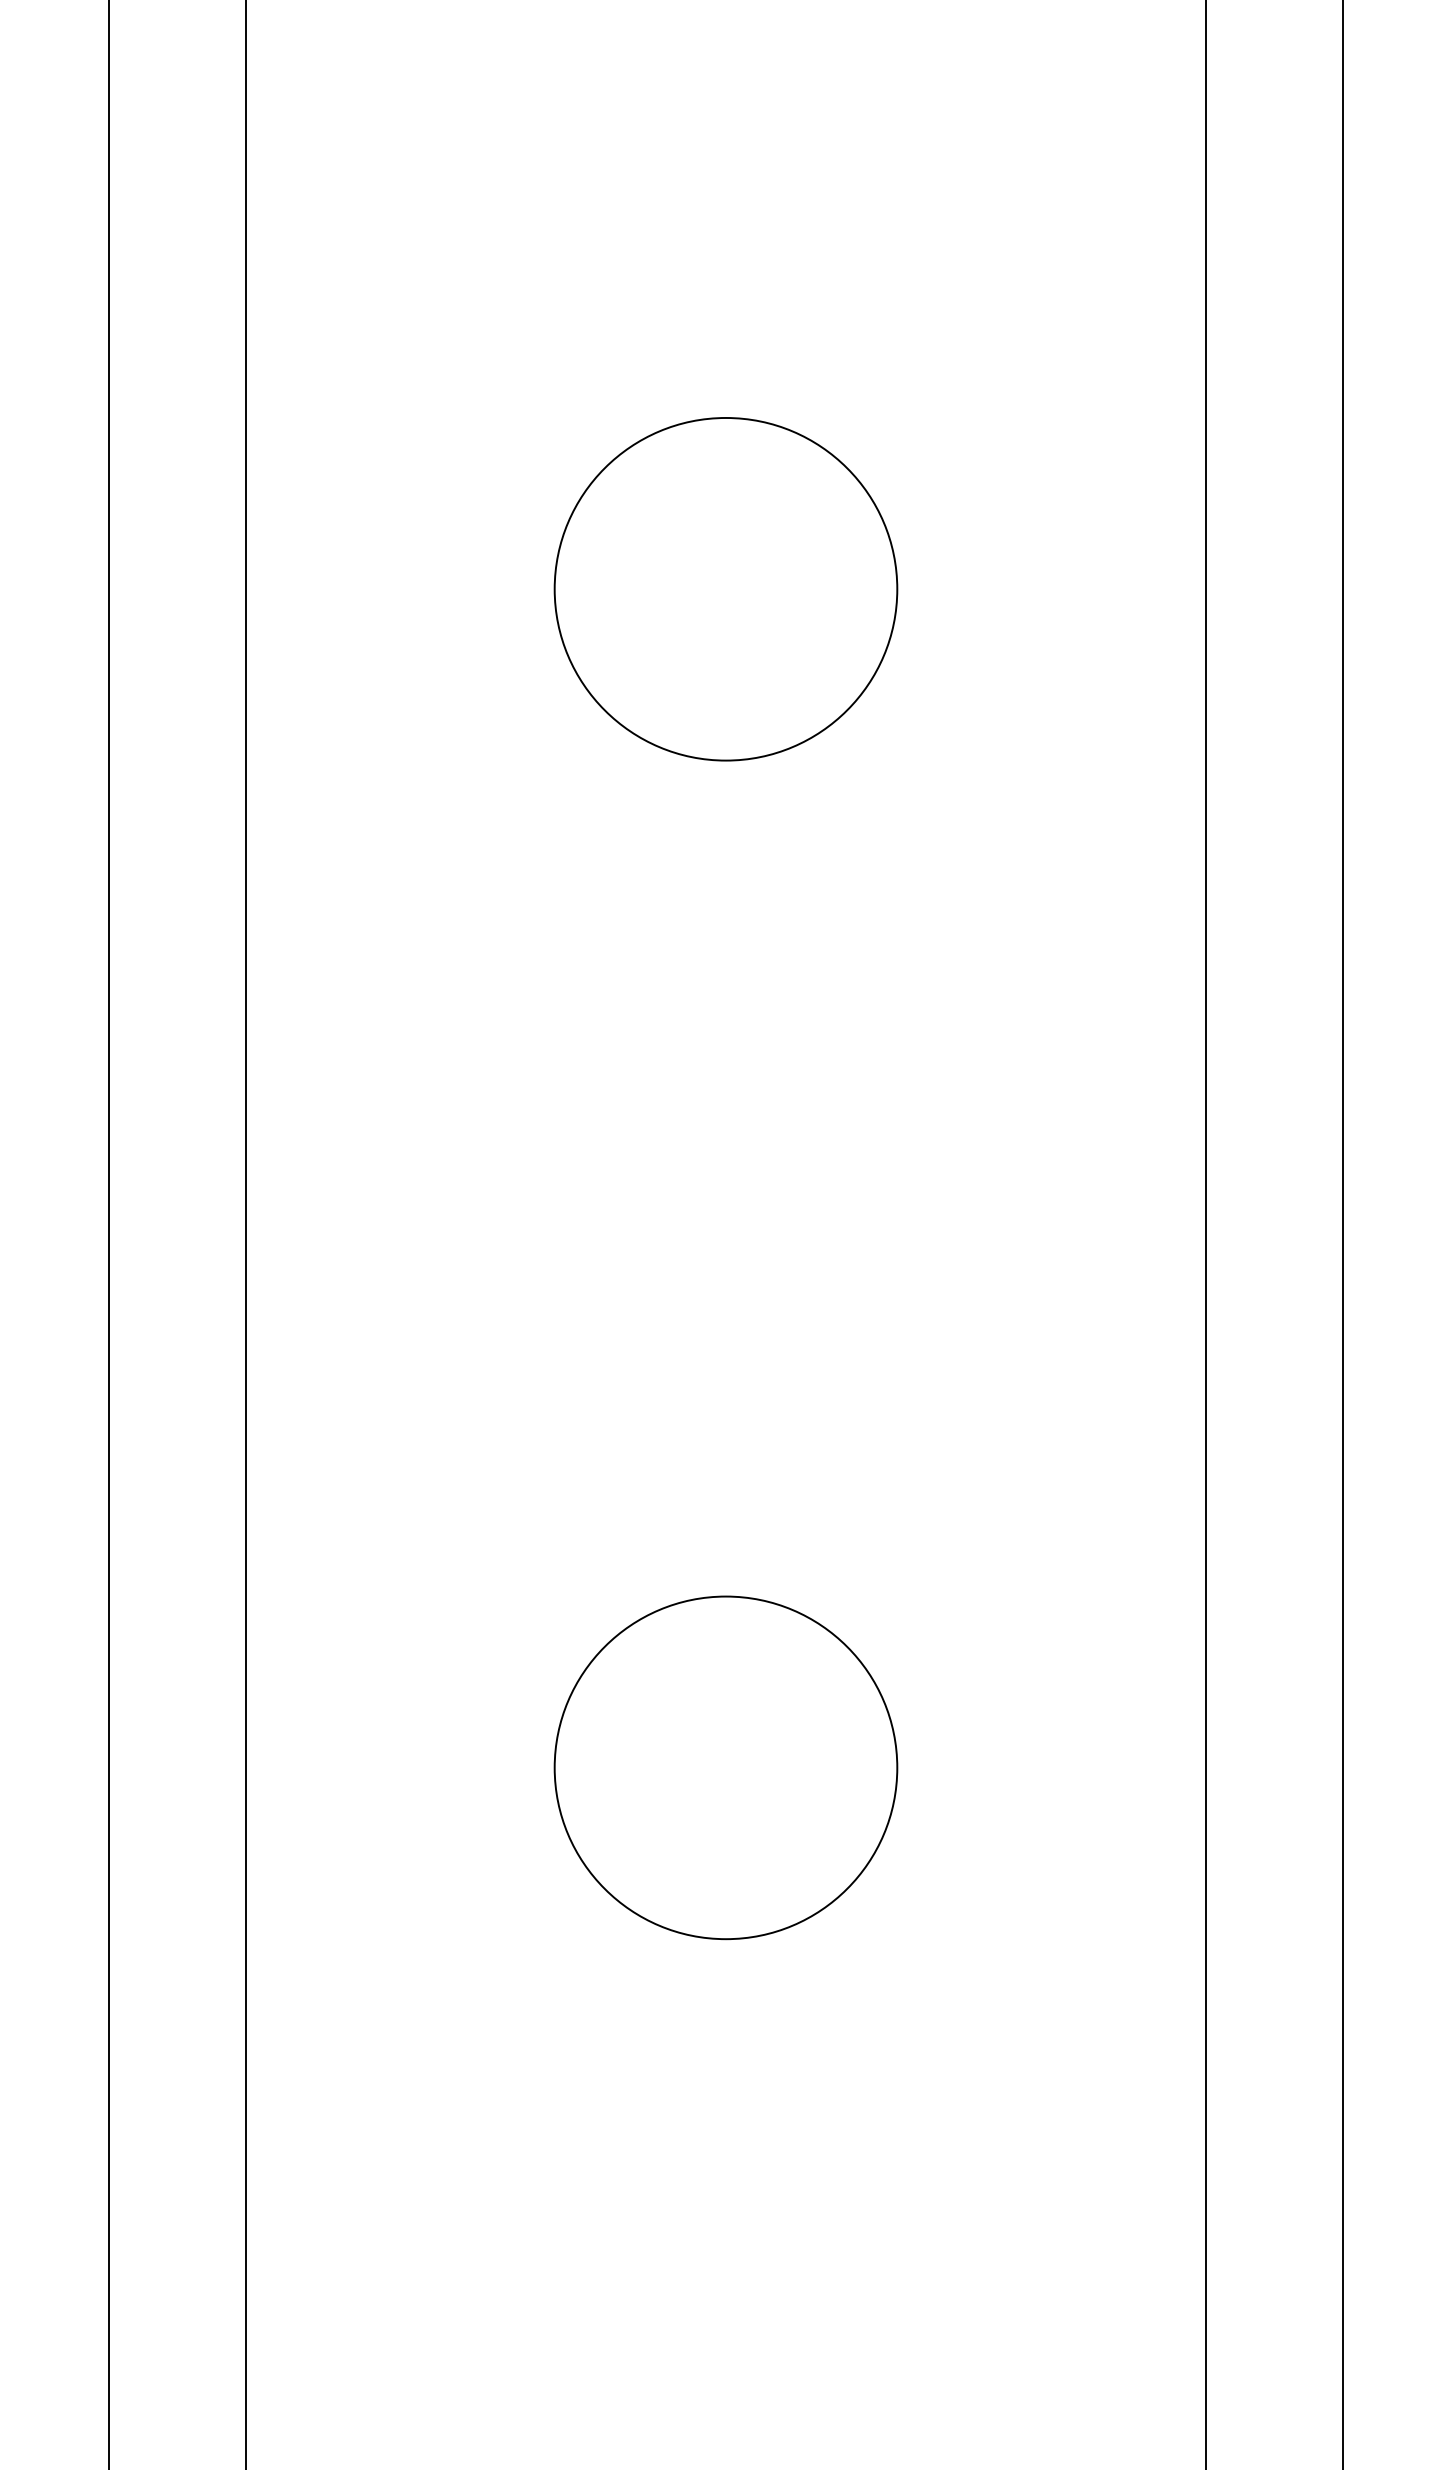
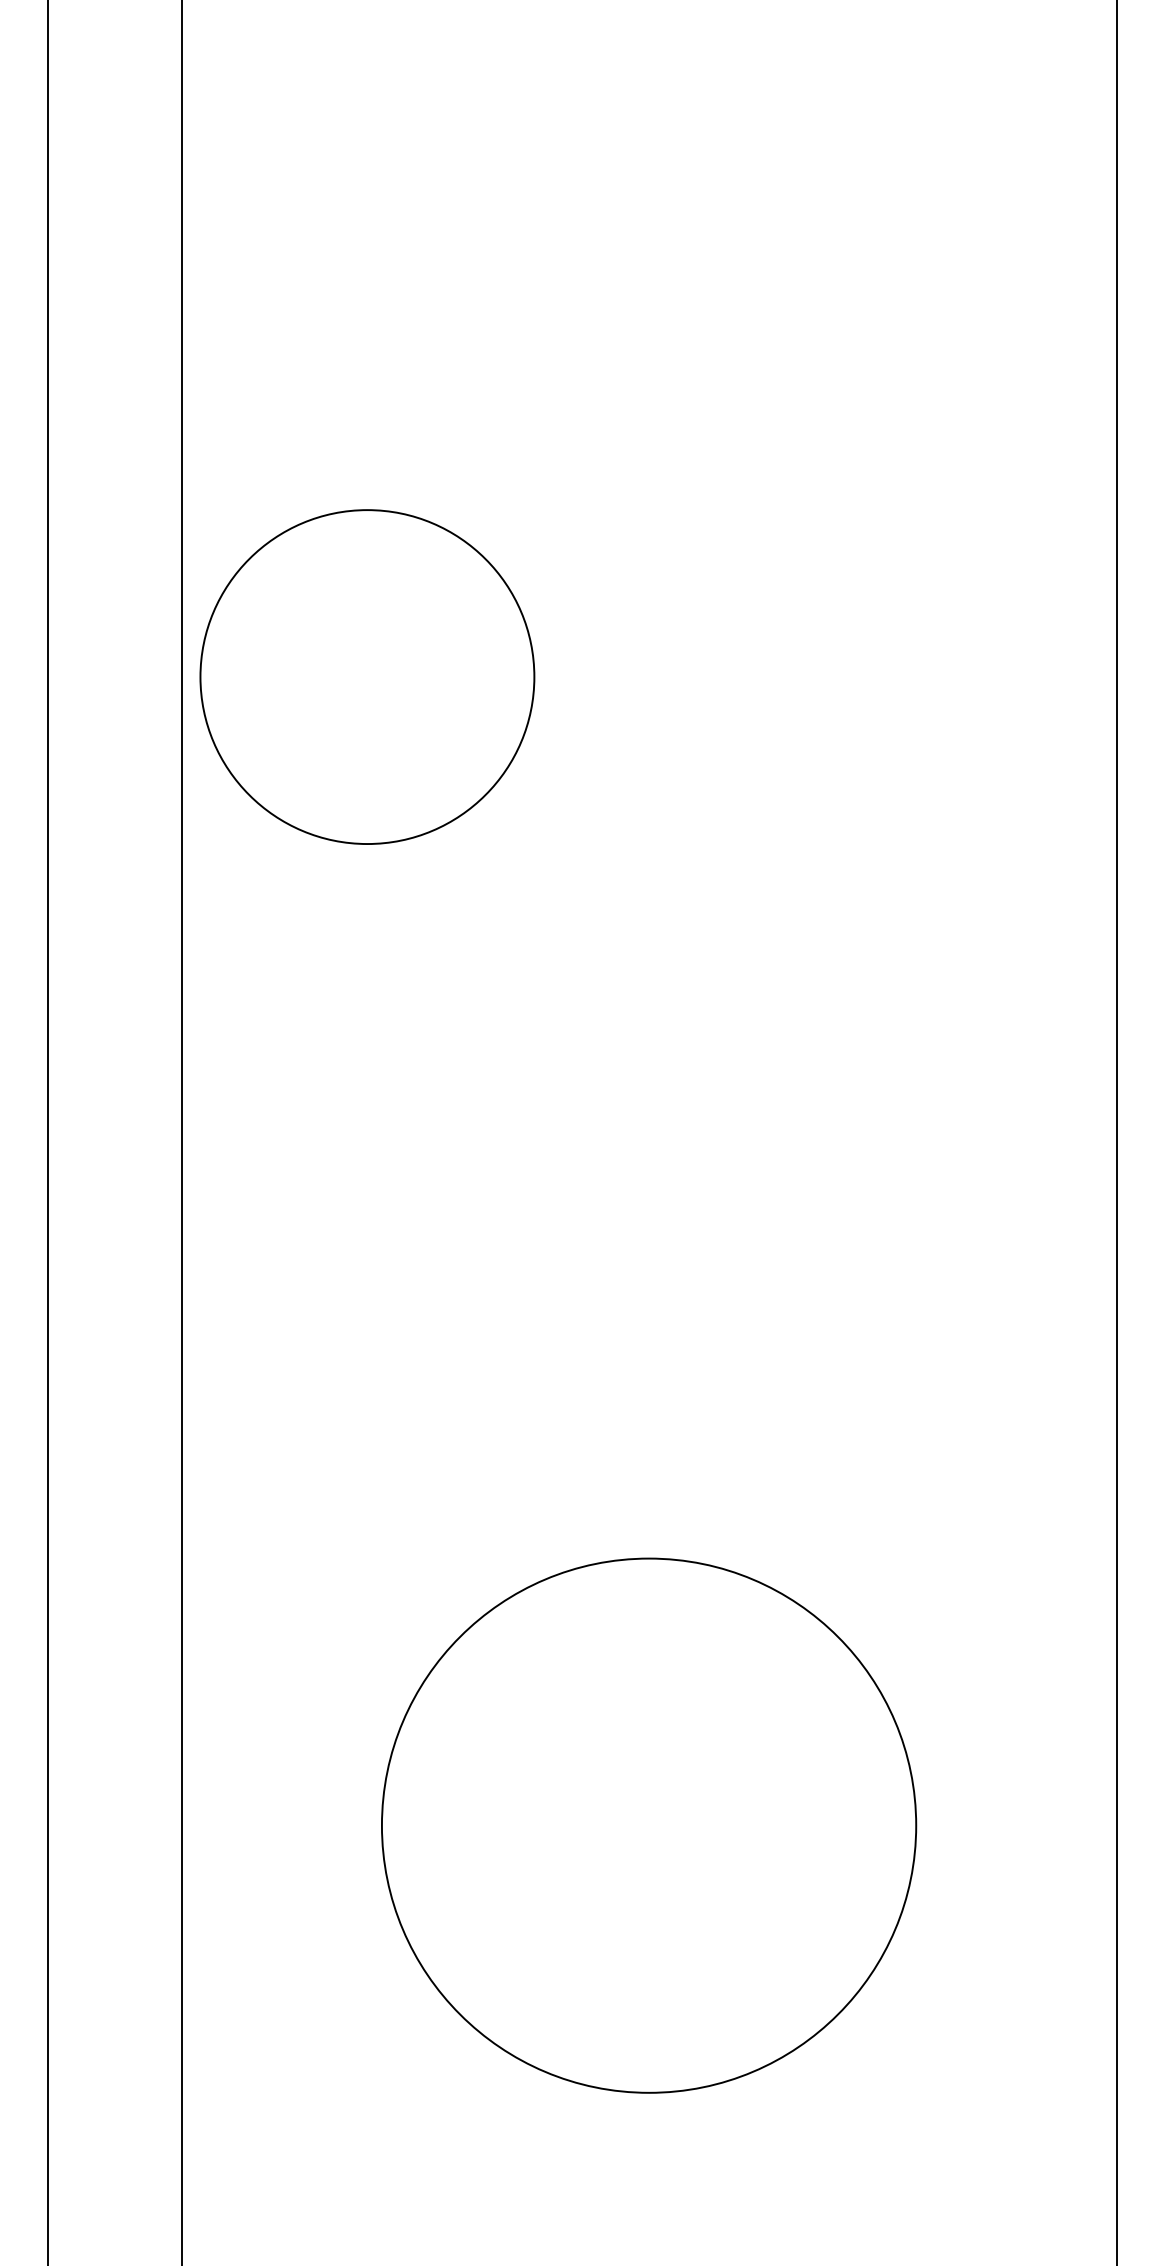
circle: (725, 589) -> (366, 677), moved
circle: (725, 1767) -> (648, 1825), size x1.6

